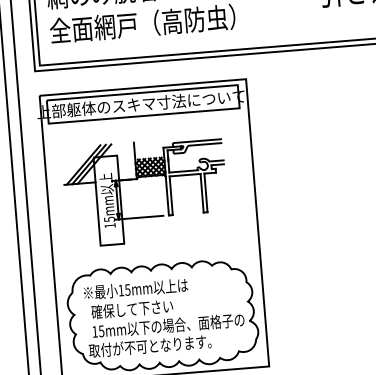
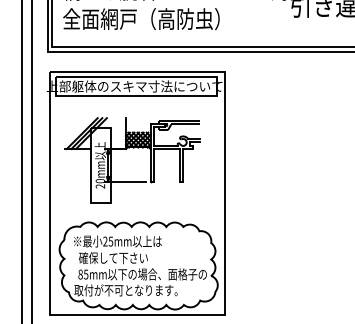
text: (108, 222) -> (99, 183), 15mm -> 20mm
text: (121, 290) -> (105, 241), 15mm -> 25mm
text: (94, 331) -> (80, 274), 15mm -> 85mm

